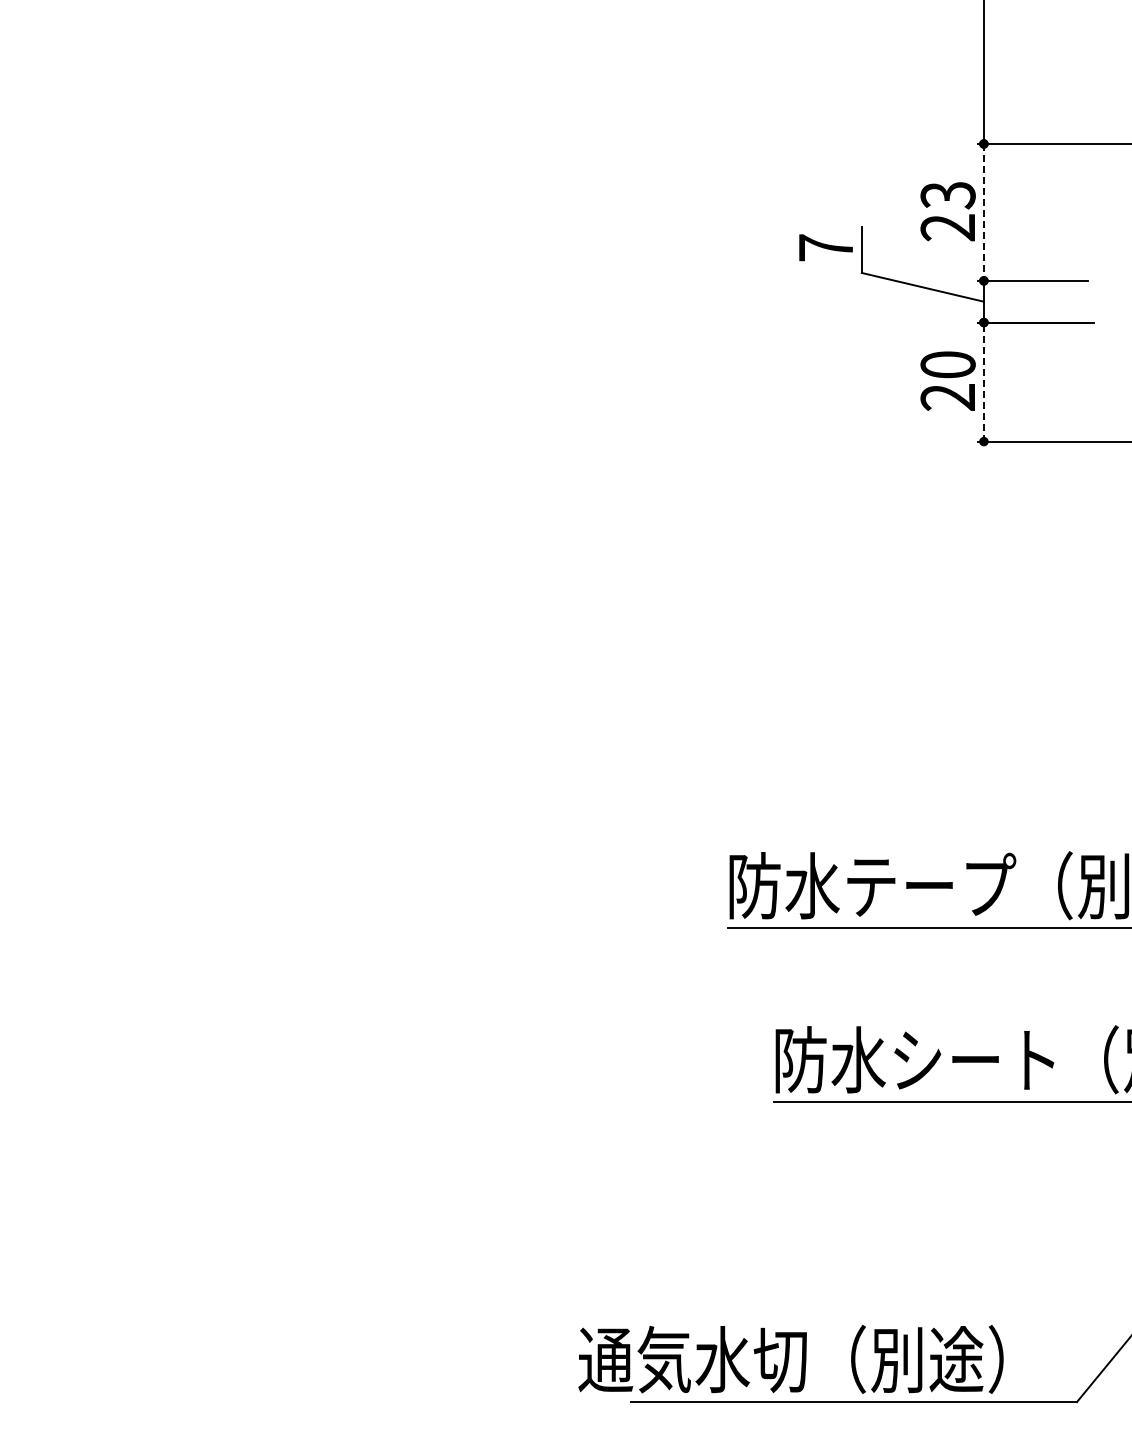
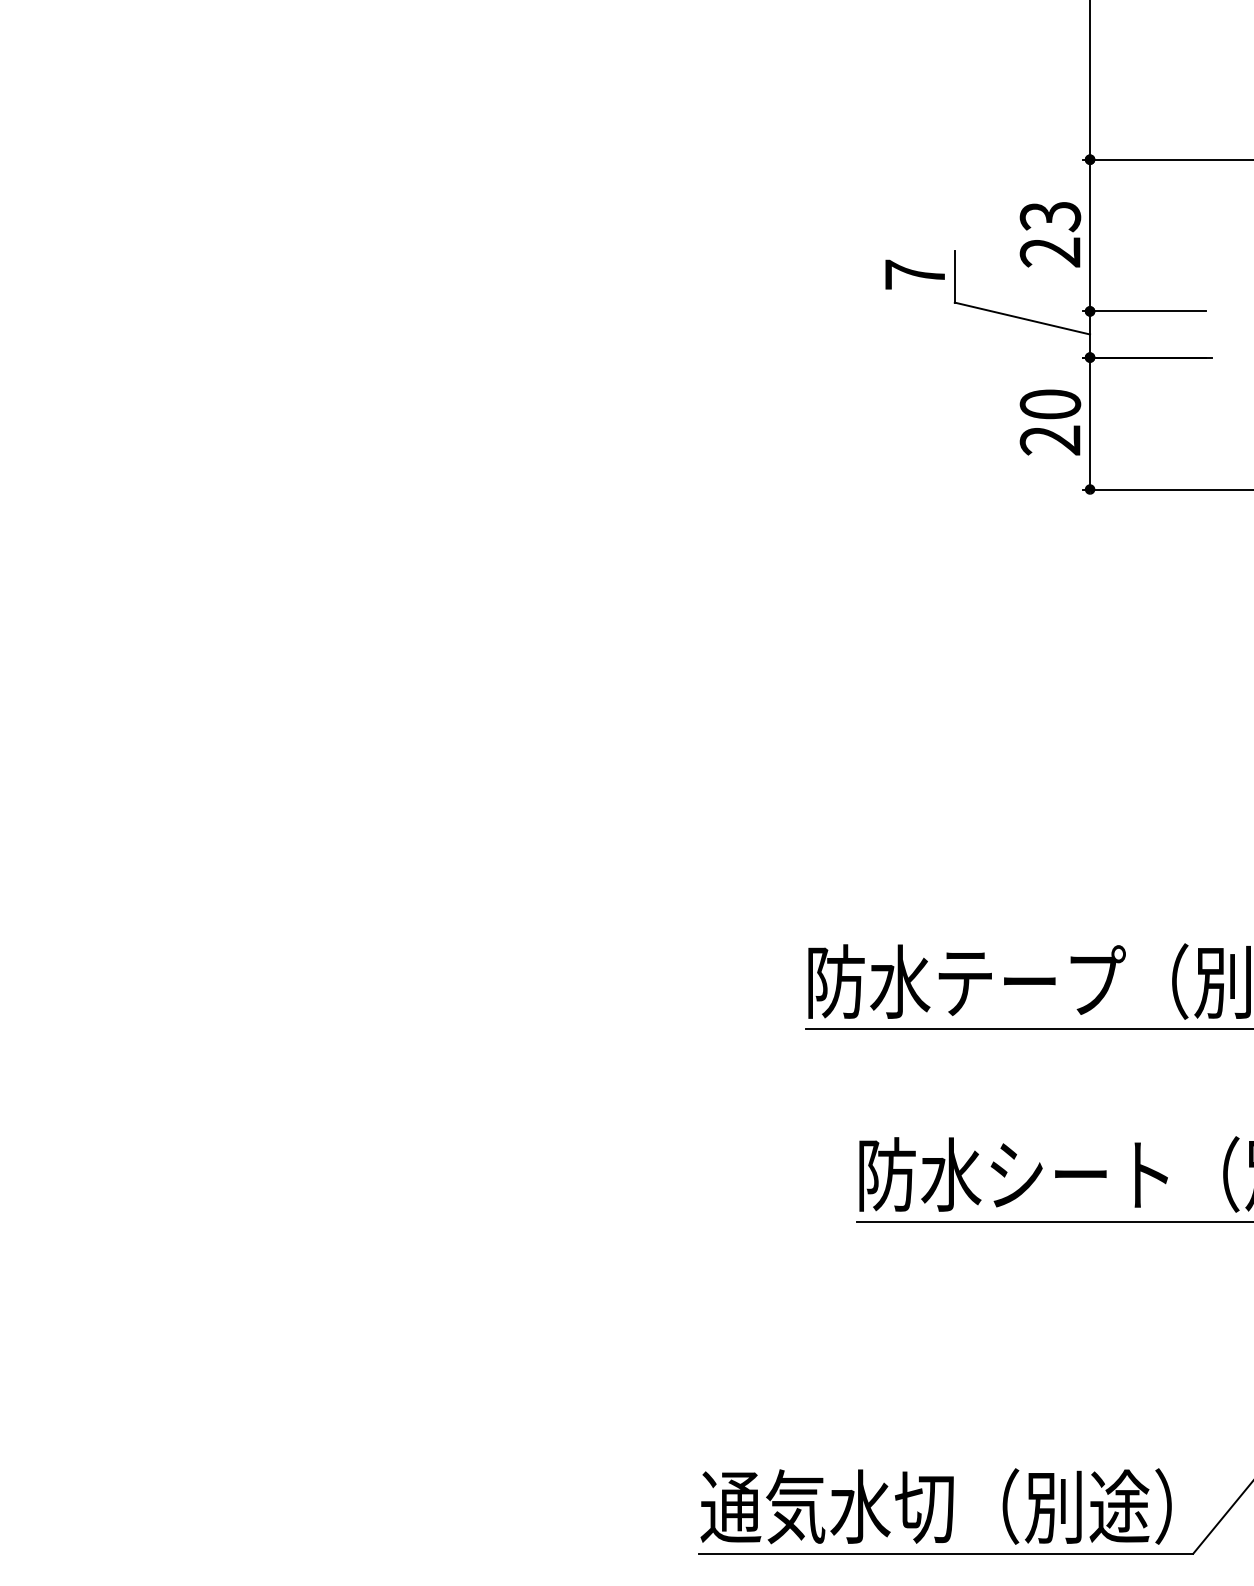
line: (983, 212) -> (1089, 235), dashed -> solid
line: (983, 382) -> (1089, 424), dashed -> solid
text: (790, 1359) -> (935, 1506), moved

